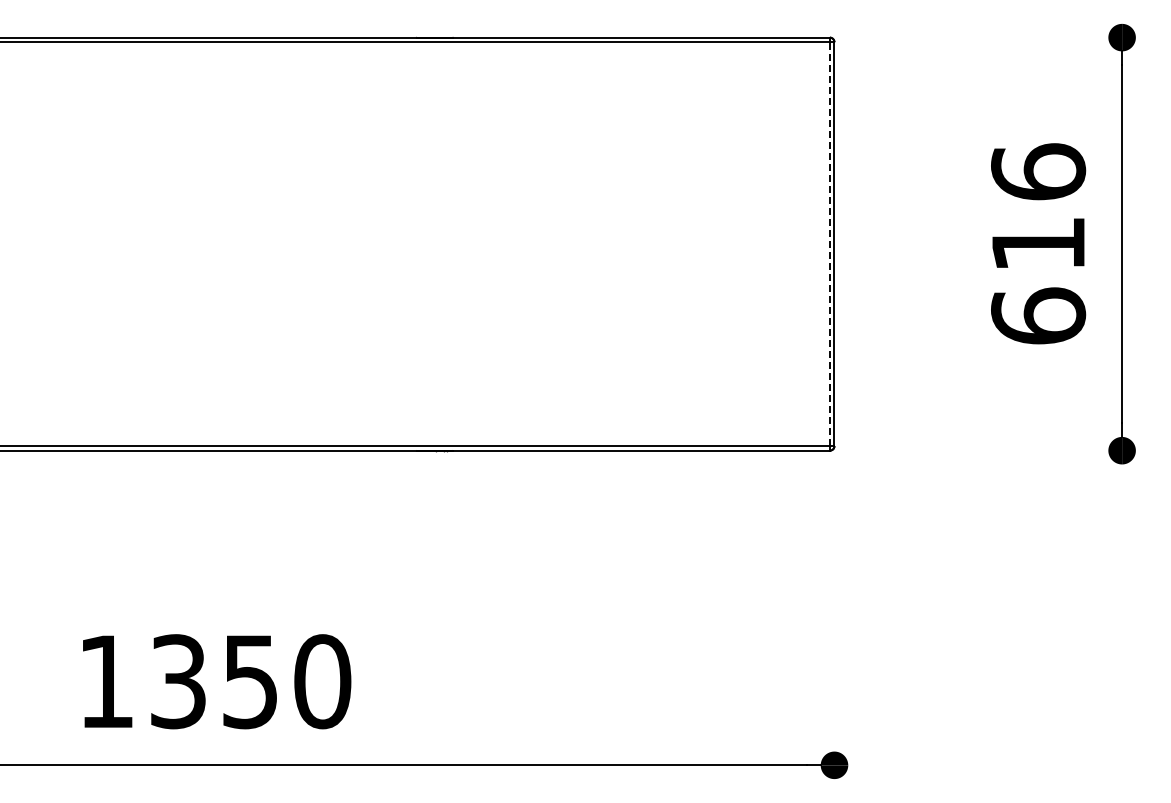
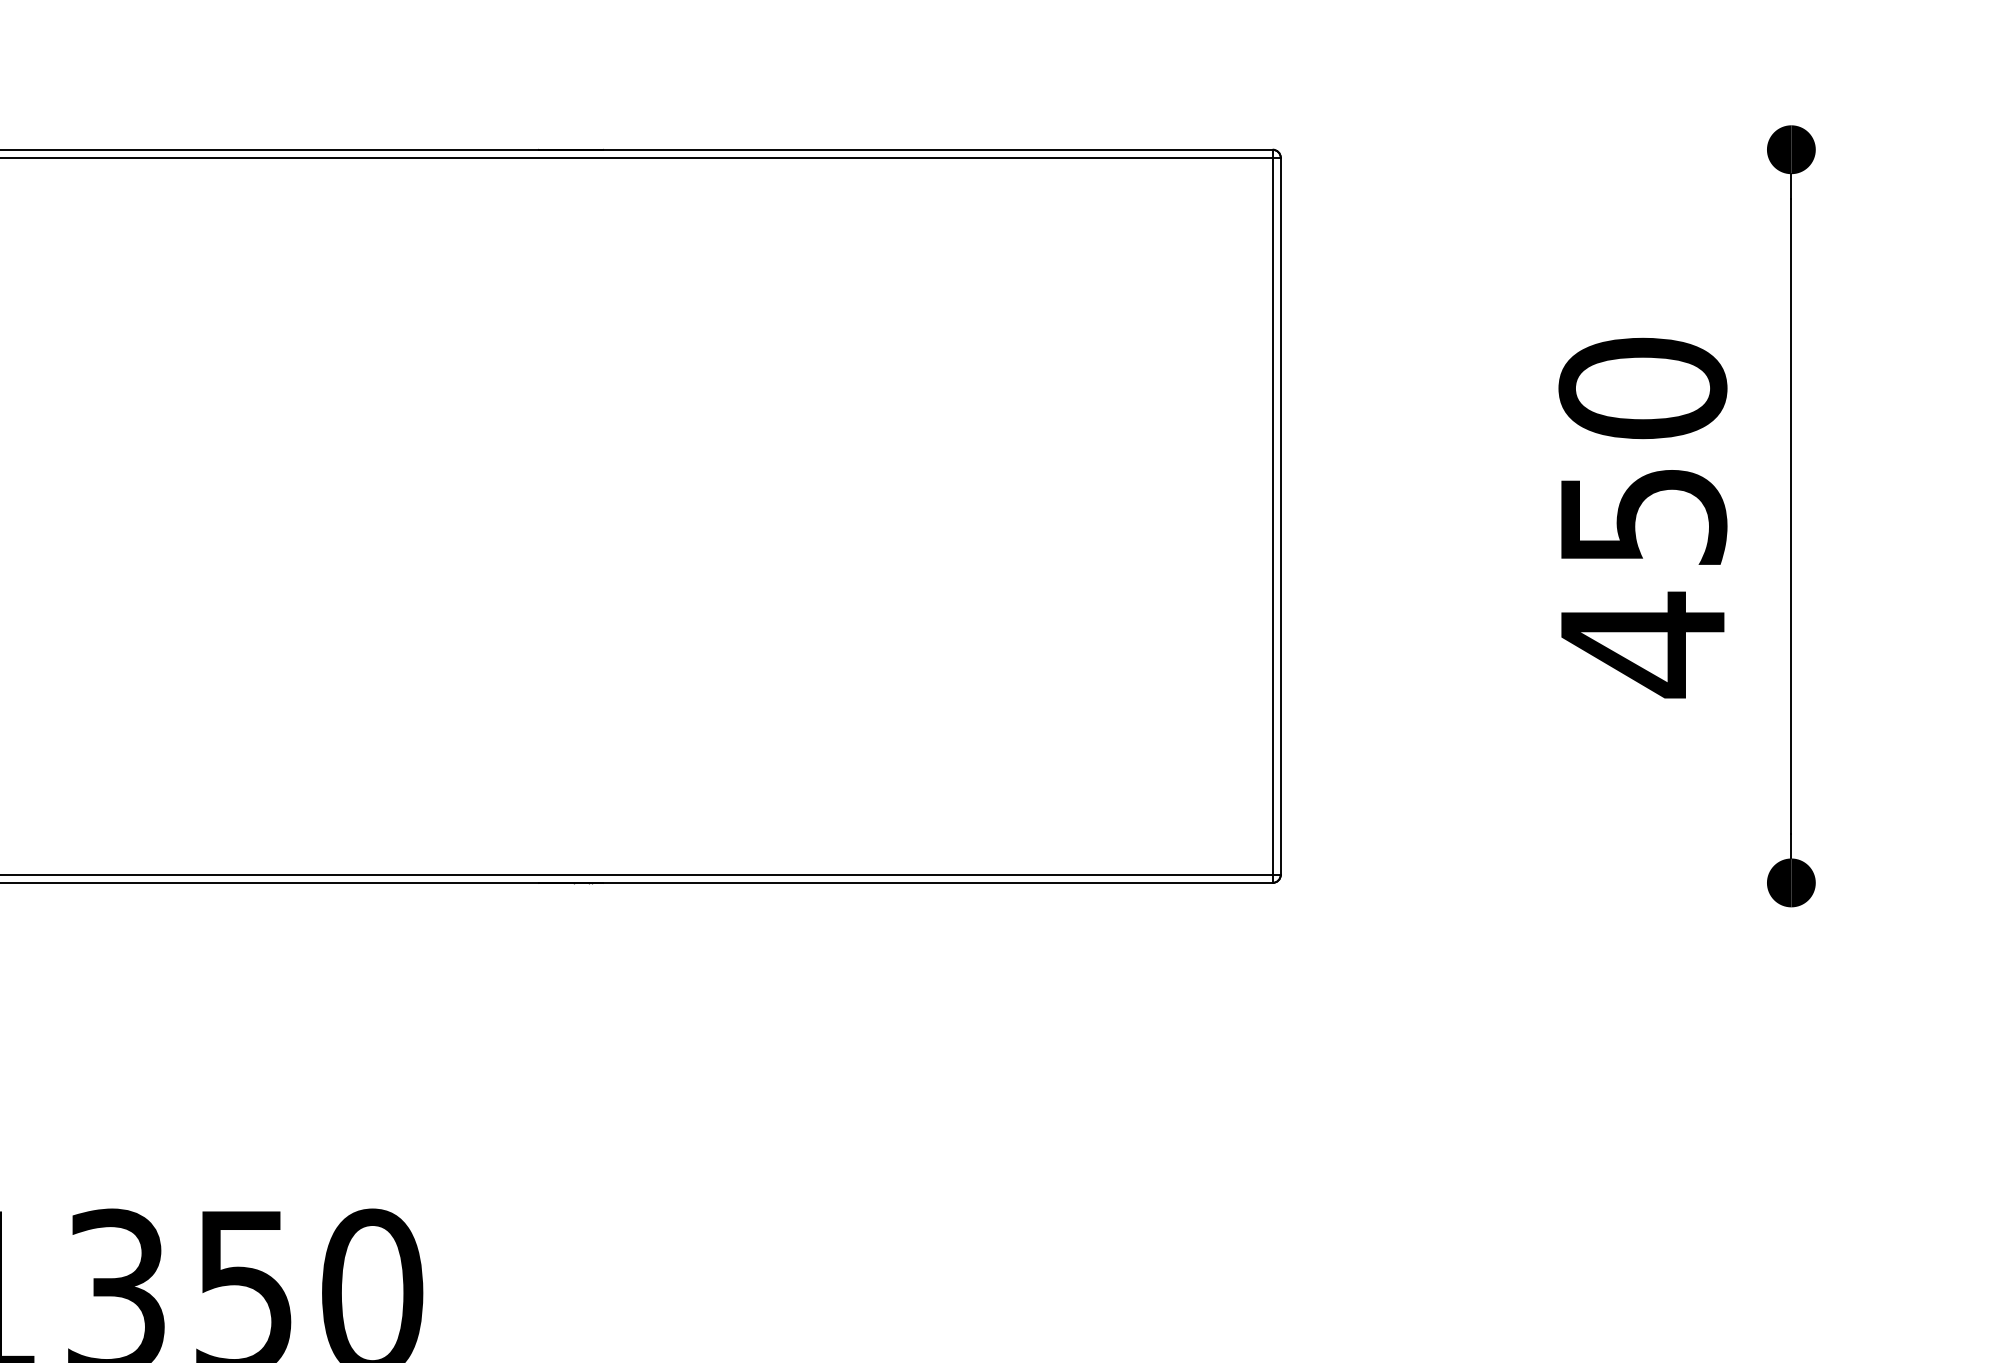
line: (829, 244) -> (1271, 516), dashed -> solid
text: (1038, 244) -> (1642, 516), 616 -> 450

